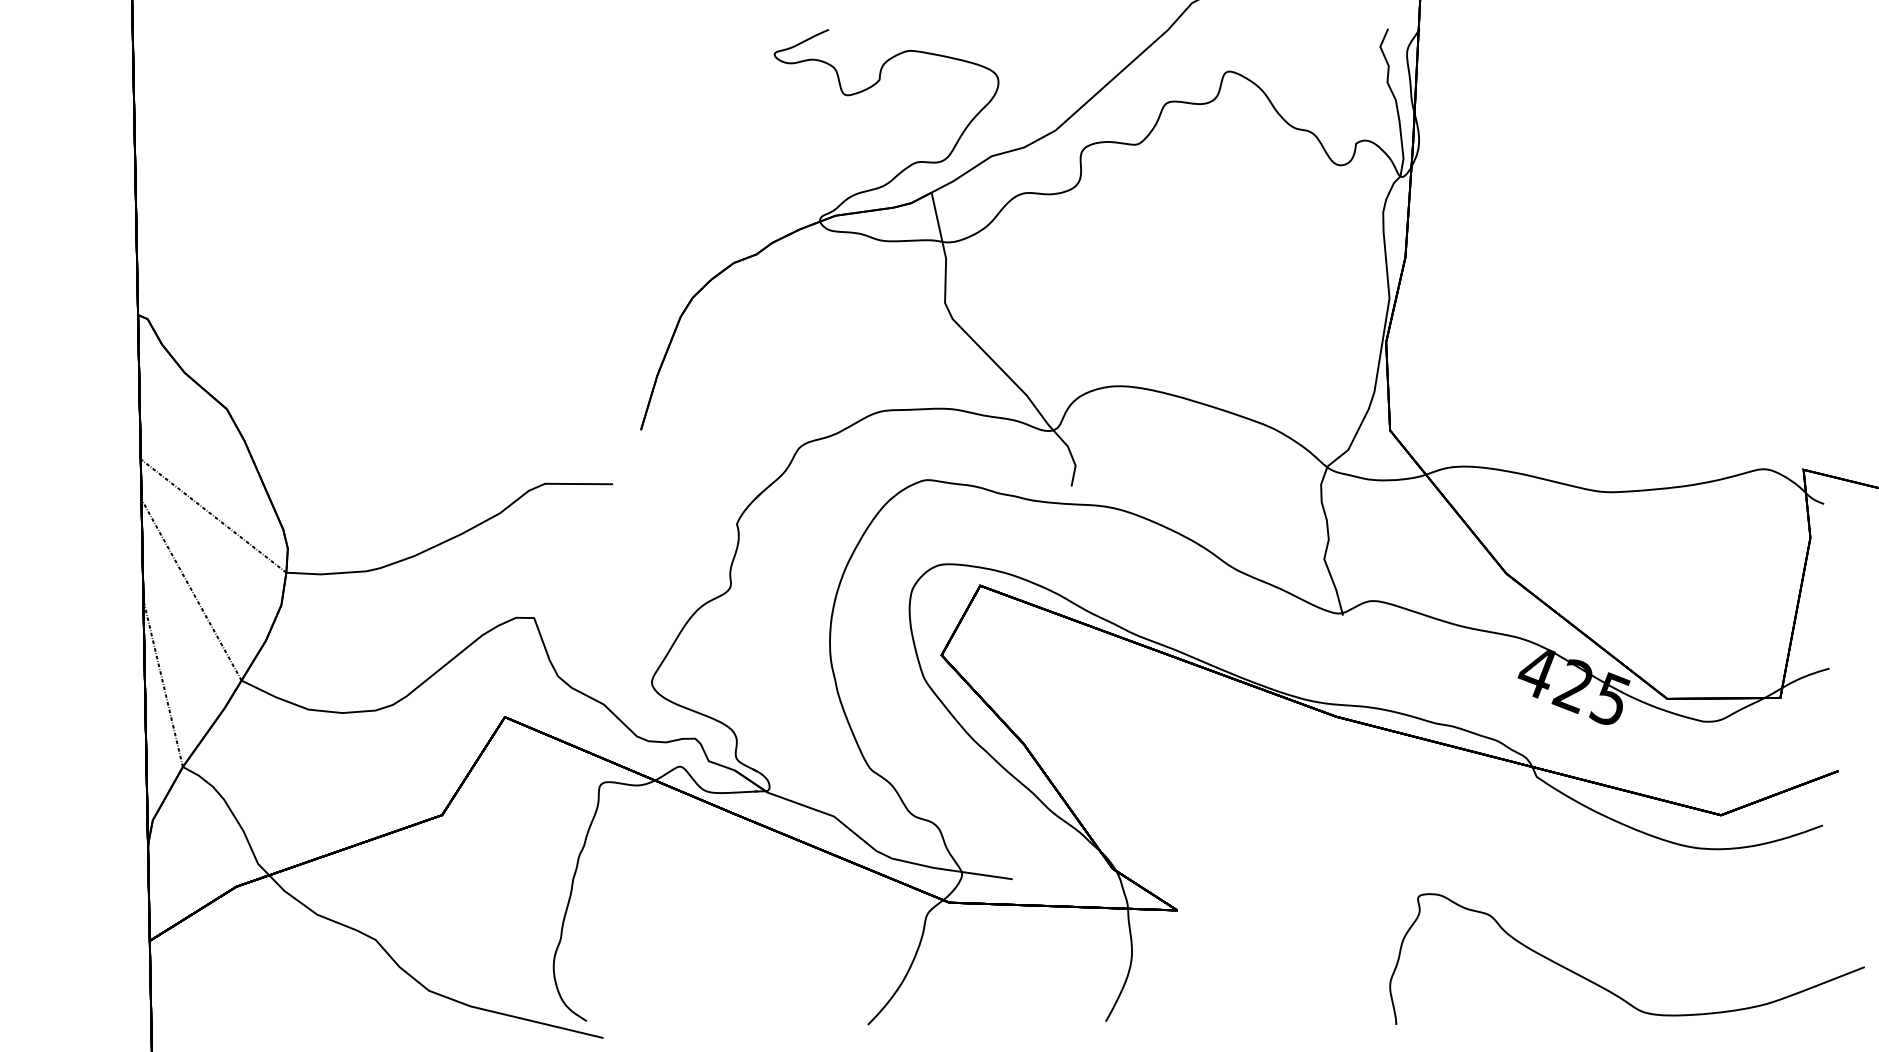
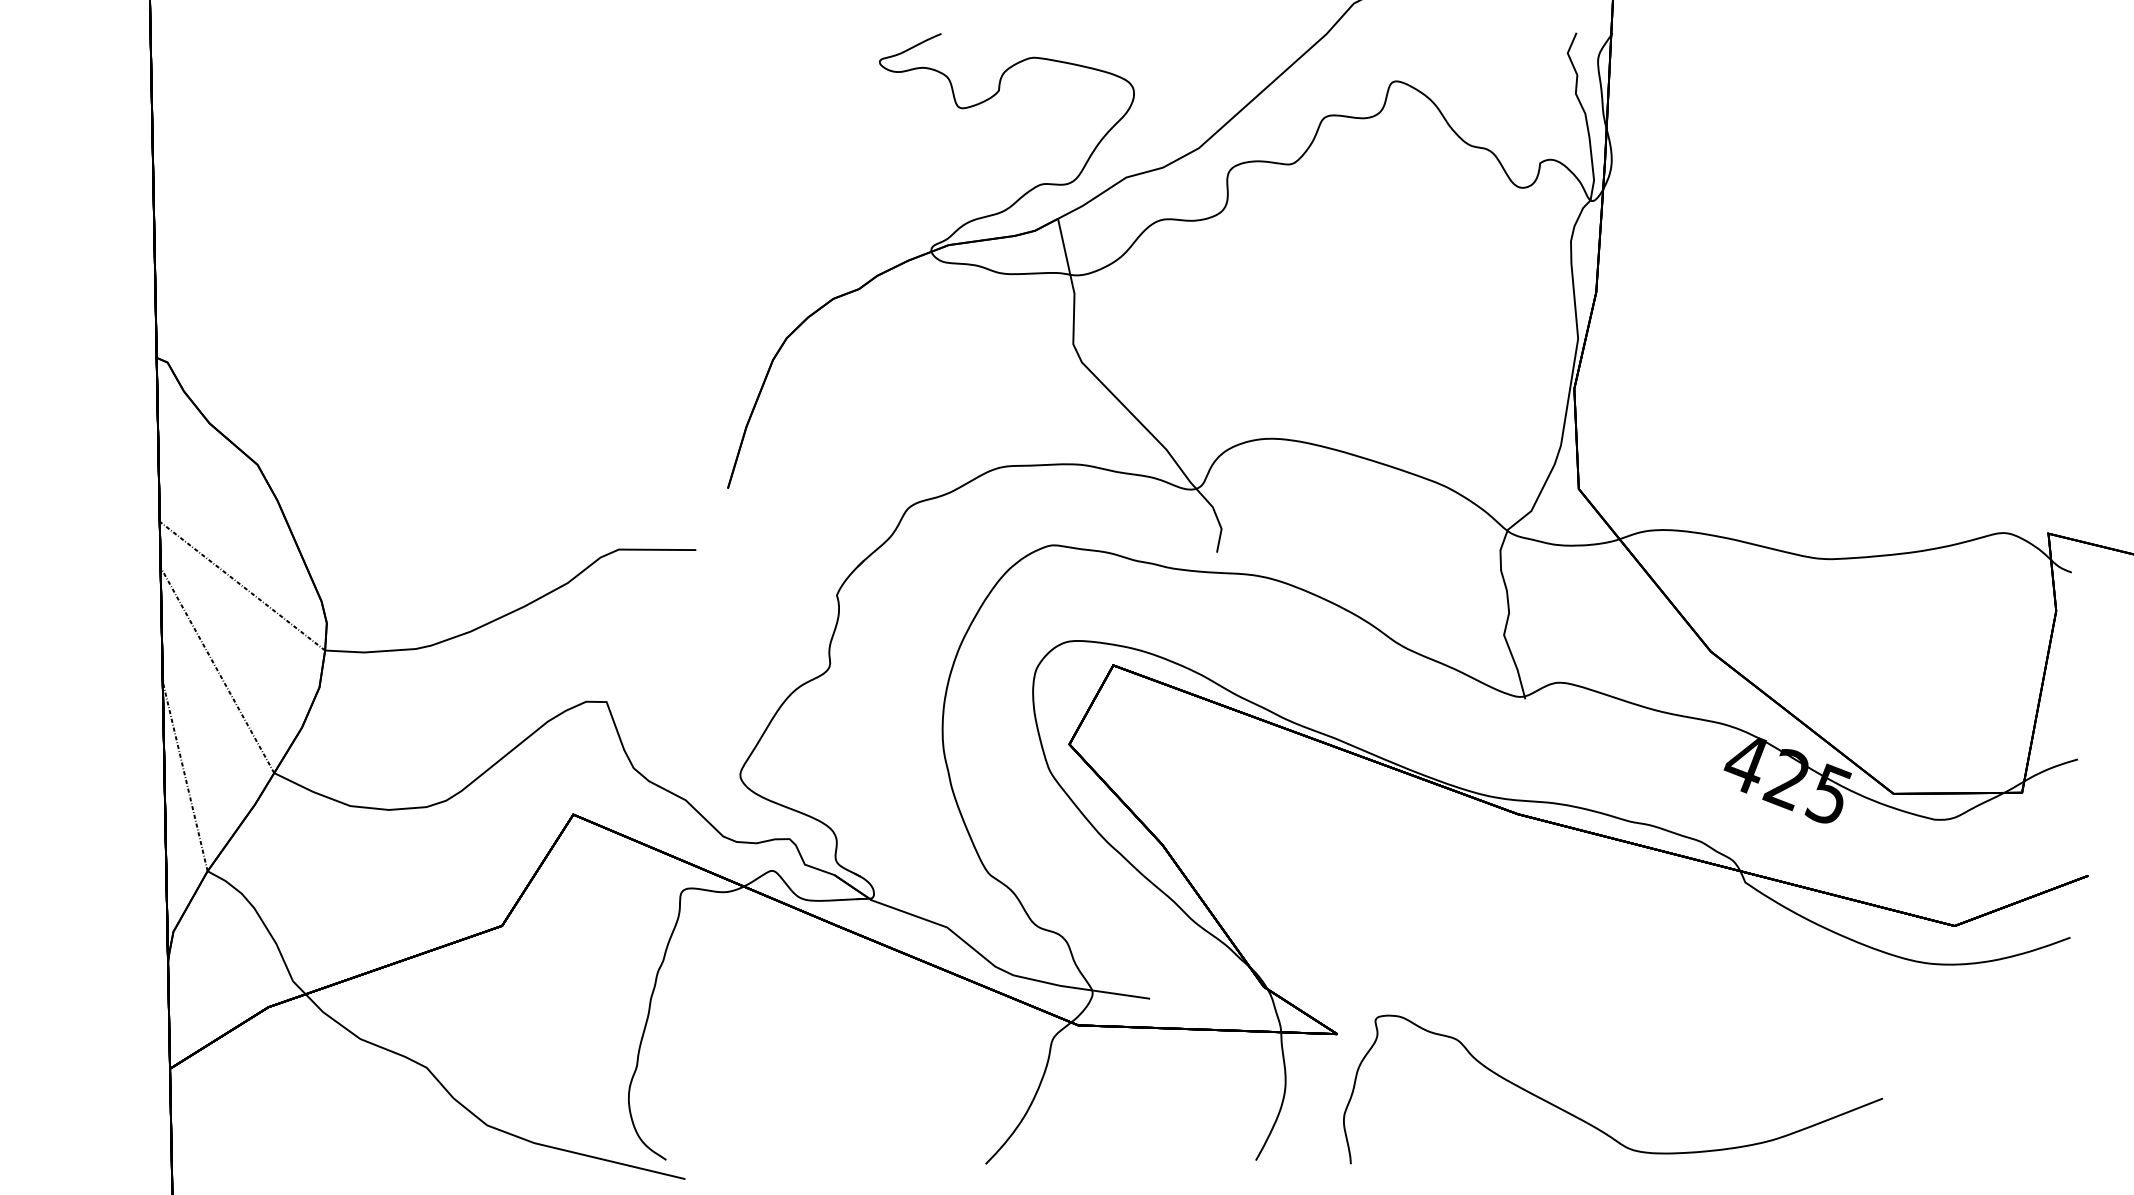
curve: (1609, 989) -> (1592, 1124), moved

